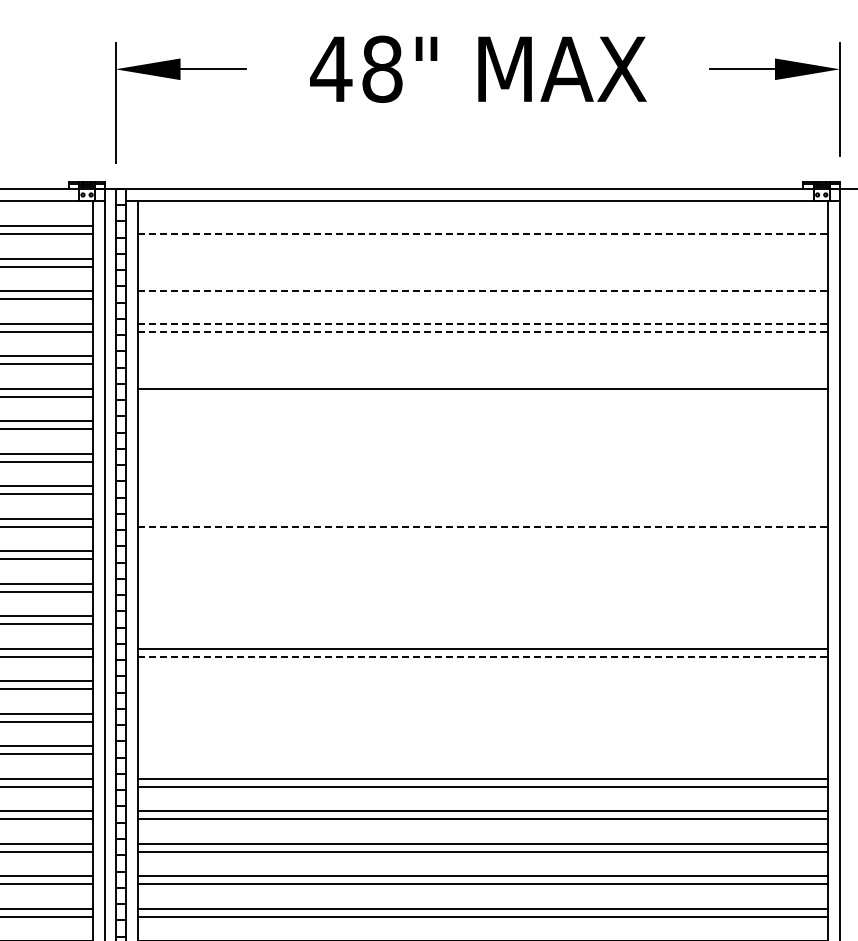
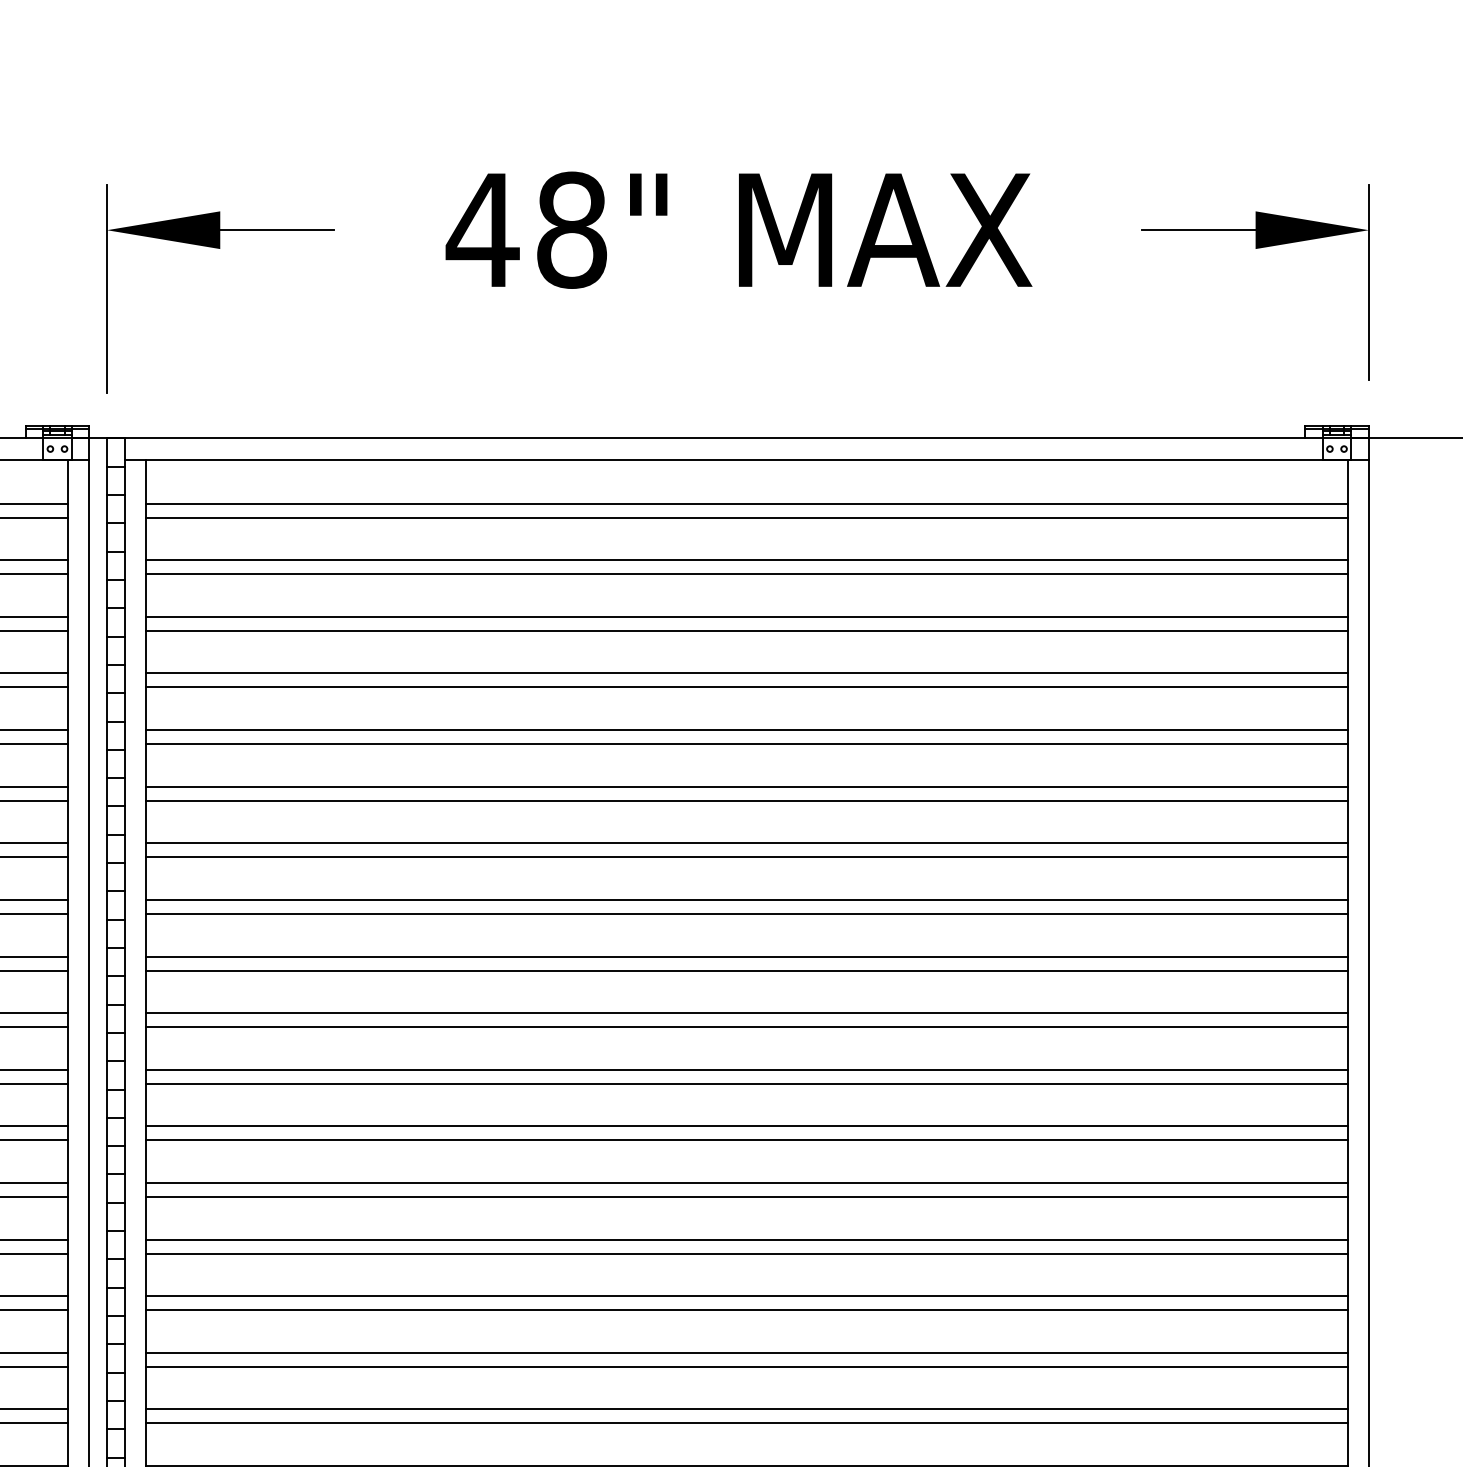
line: (482, 226) -> (746, 503), added
line: (482, 234) -> (746, 517), dashed -> solid
line: (482, 258) -> (746, 559), added
line: (482, 266) -> (746, 573), added
line: (482, 291) -> (746, 617), dashed -> solid
line: (482, 299) -> (746, 631), added
line: (482, 323) -> (746, 672), dashed -> solid
line: (482, 331) -> (746, 686), dashed -> solid
line: (482, 356) -> (746, 730), added
line: (482, 364) -> (746, 744), added
line: (482, 396) -> (746, 800), added
line: (482, 421) -> (746, 843), added
line: (482, 429) -> (746, 857), added
line: (482, 453) -> (746, 899), added
line: (482, 461) -> (746, 913), added
line: (482, 486) -> (746, 956), added
line: (482, 494) -> (746, 970), added
line: (482, 518) -> (746, 1012), added
line: (482, 526) -> (746, 1026), dashed -> solid
line: (482, 551) -> (746, 1070), added
line: (482, 559) -> (746, 1083), added
line: (482, 583) -> (746, 1125), added
line: (482, 591) -> (746, 1139), added
line: (482, 616) -> (746, 1183), added
line: (482, 624) -> (746, 1197), added
line: (482, 656) -> (746, 1252), dashed -> solid
line: (482, 681) -> (746, 1296), added
line: (482, 689) -> (746, 1310), added
line: (482, 713) -> (746, 1352), added
line: (482, 721) -> (746, 1366), added
line: (482, 746) -> (746, 1409), added
line: (482, 754) -> (746, 1423), added

